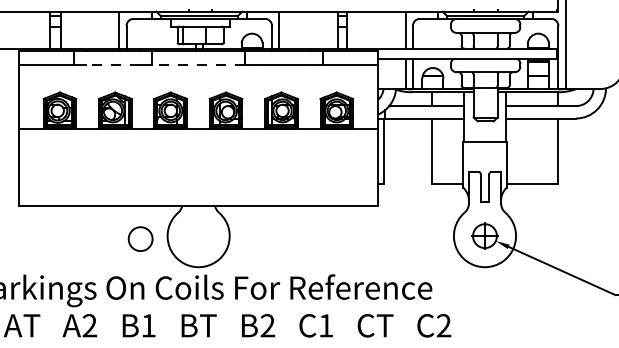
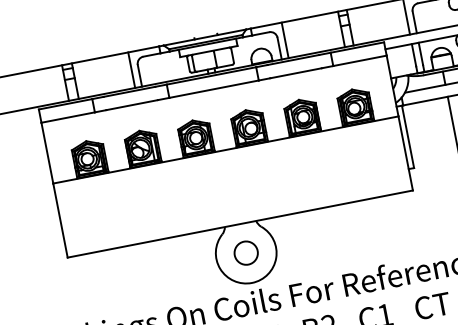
line: (113, 65) -> (132, 105), dashed -> solid
line: (198, 65) -> (214, 89), dashed -> solid
circle: (140, 238) -> (245, 252), moved

